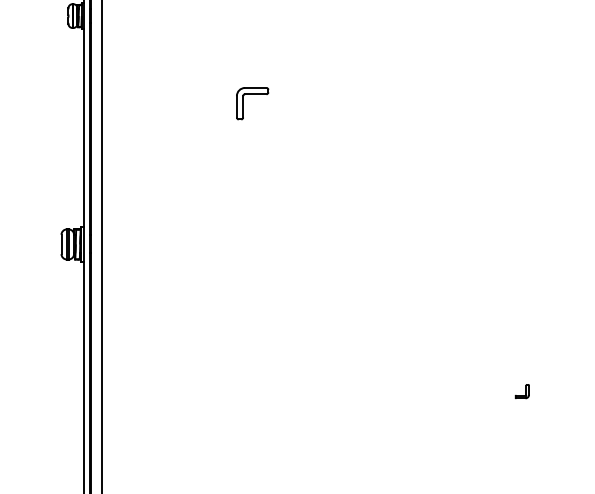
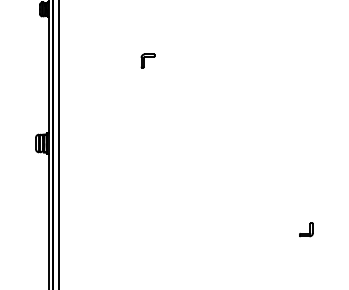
part: (251, 103) -> (147, 60), size x0.71
part: (522, 390) -> (306, 229), size x1.67

